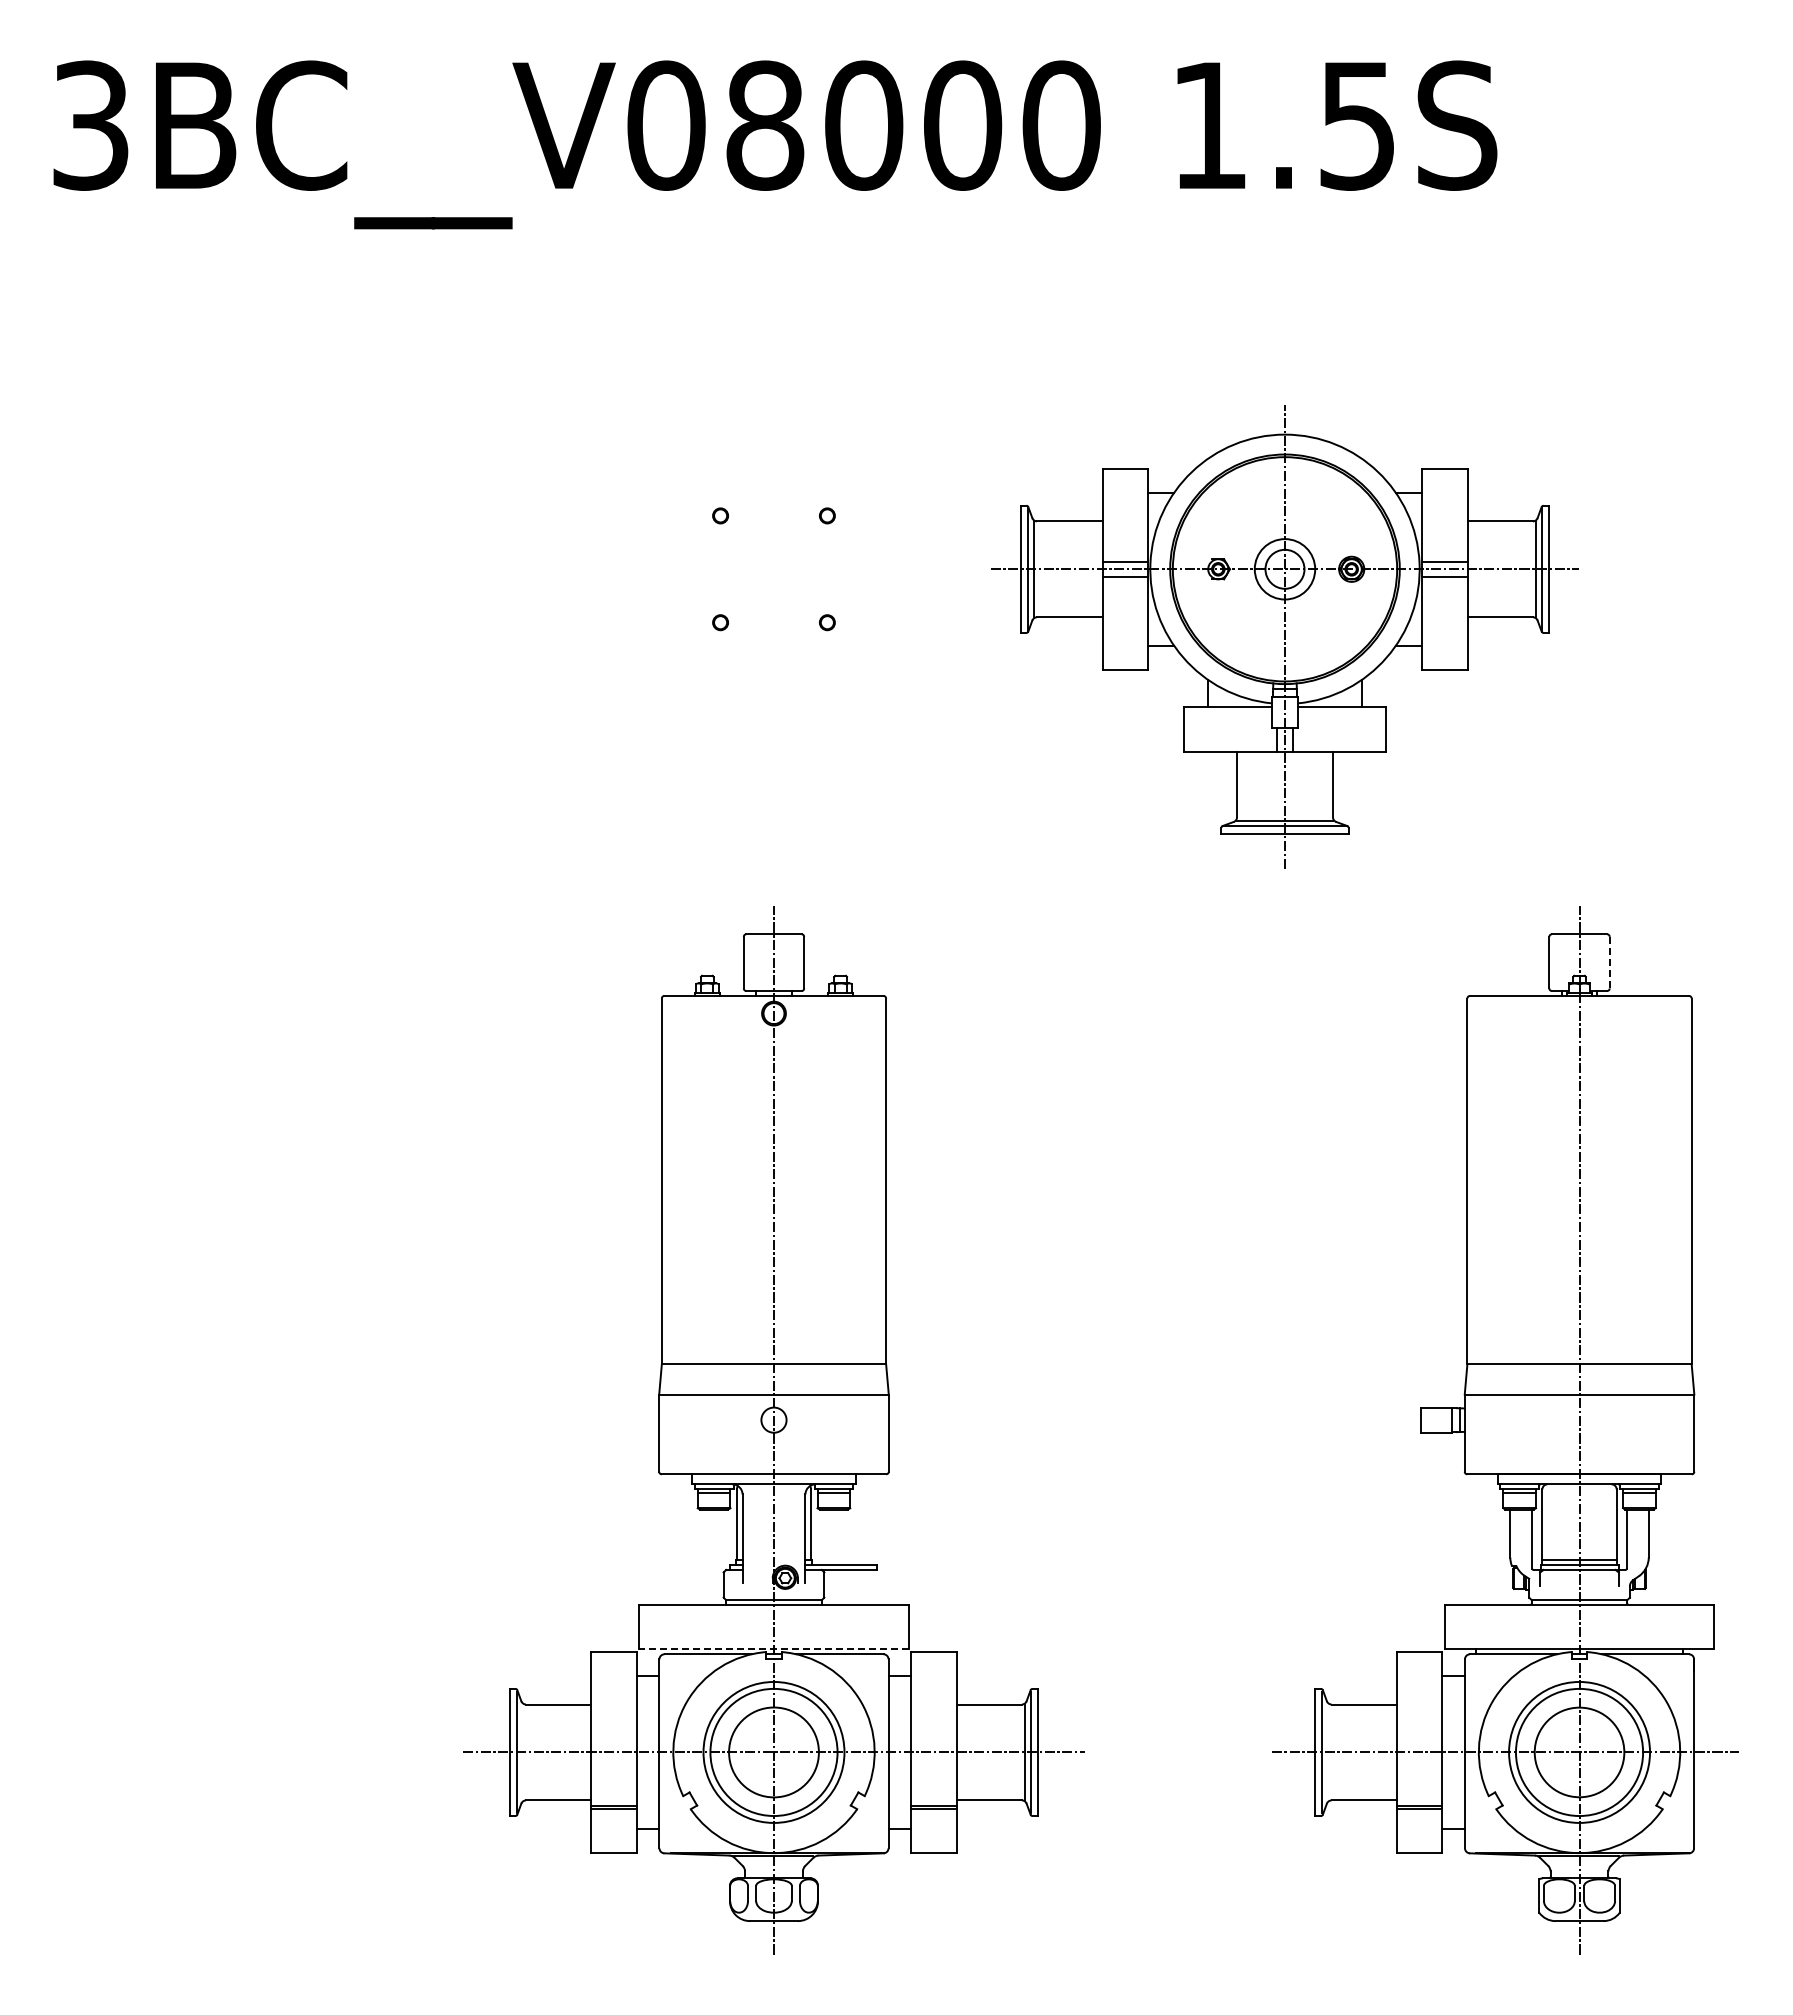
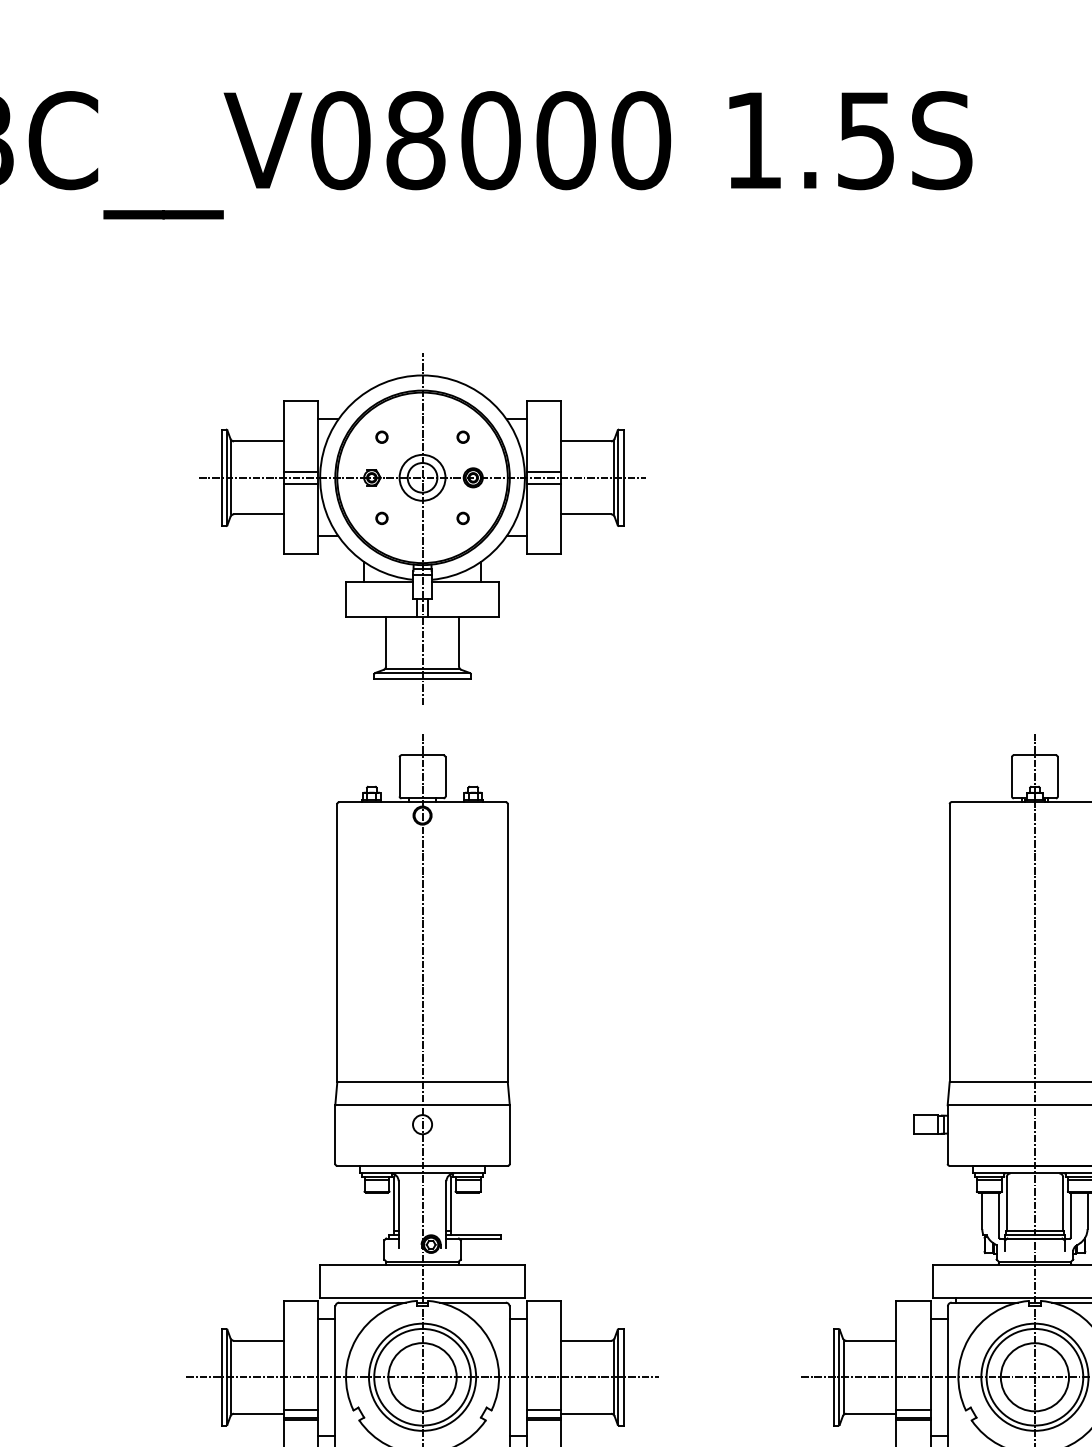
part: (1284, 636) -> (422, 528), moved
line: (1609, 962) -> (1057, 776), dashed -> solid
line: (774, 1648) -> (422, 1298), dashed -> solid
line: (522, 1752) -> (231, 1377), added
line: (1328, 1752) -> (844, 1377), added
line: (613, 1796) -> (300, 1410), added
line: (933, 1796) -> (543, 1410), added
line: (1419, 1796) -> (913, 1410), added

